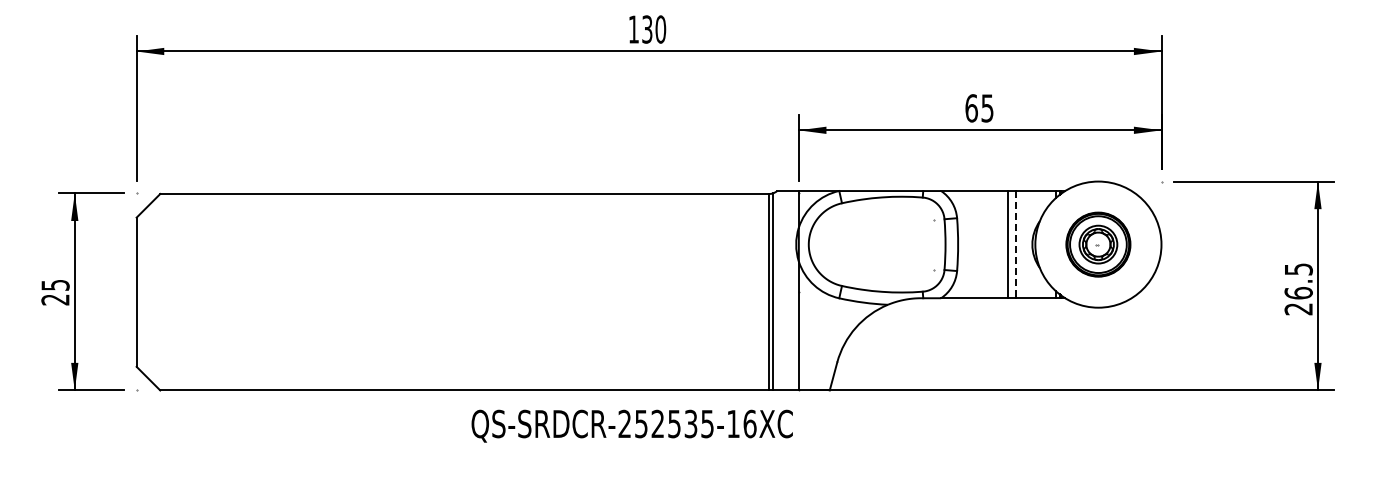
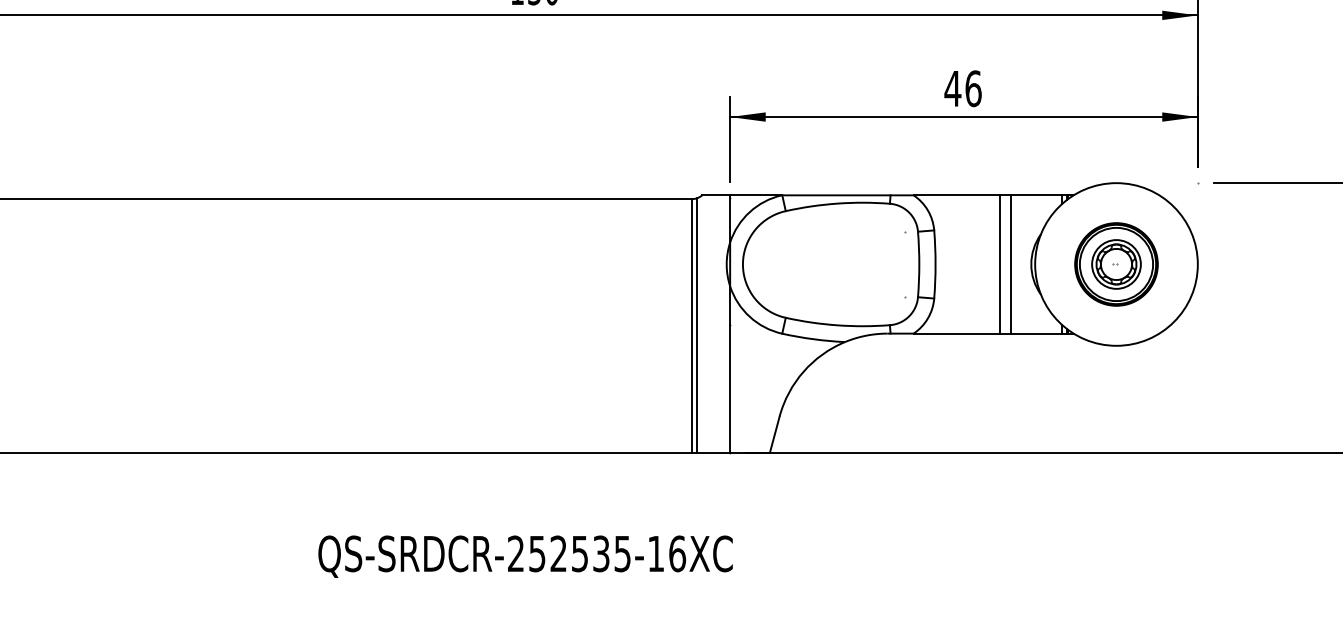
text: (979, 108) -> (963, 88), 65 -> 46
line: (1016, 244) -> (1010, 264), dashed -> solid
text: (631, 425) -> (524, 555), moved

